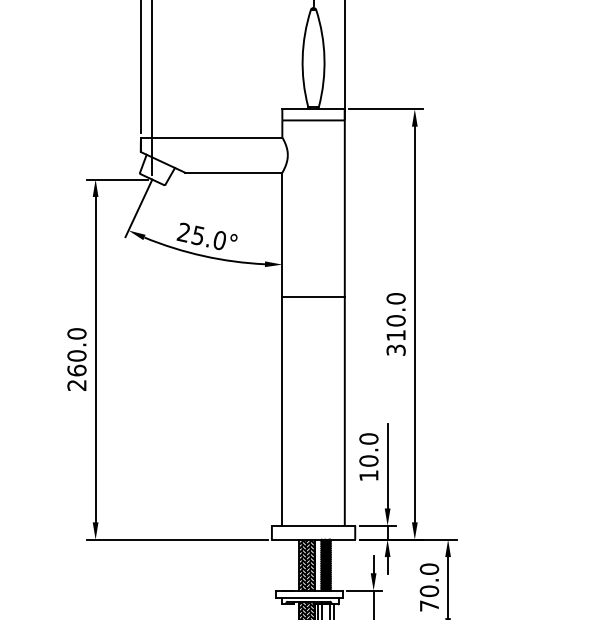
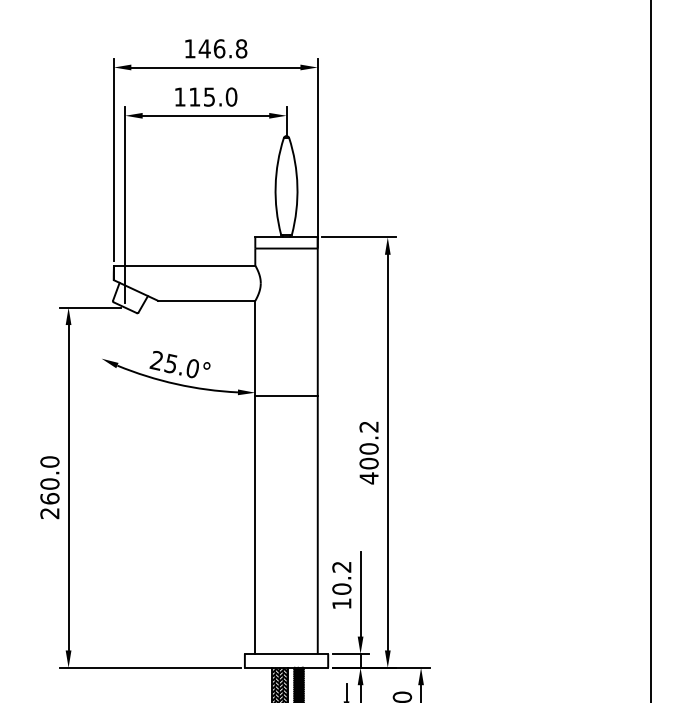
line: (138, 208) -> (111, 336), removed
line: (313, 296) -> (286, 395), moved
text: (395, 324) -> (368, 452), 310.0 -> 400.2
text: (368, 438) -> (341, 566), 10.0 -> 10.2

